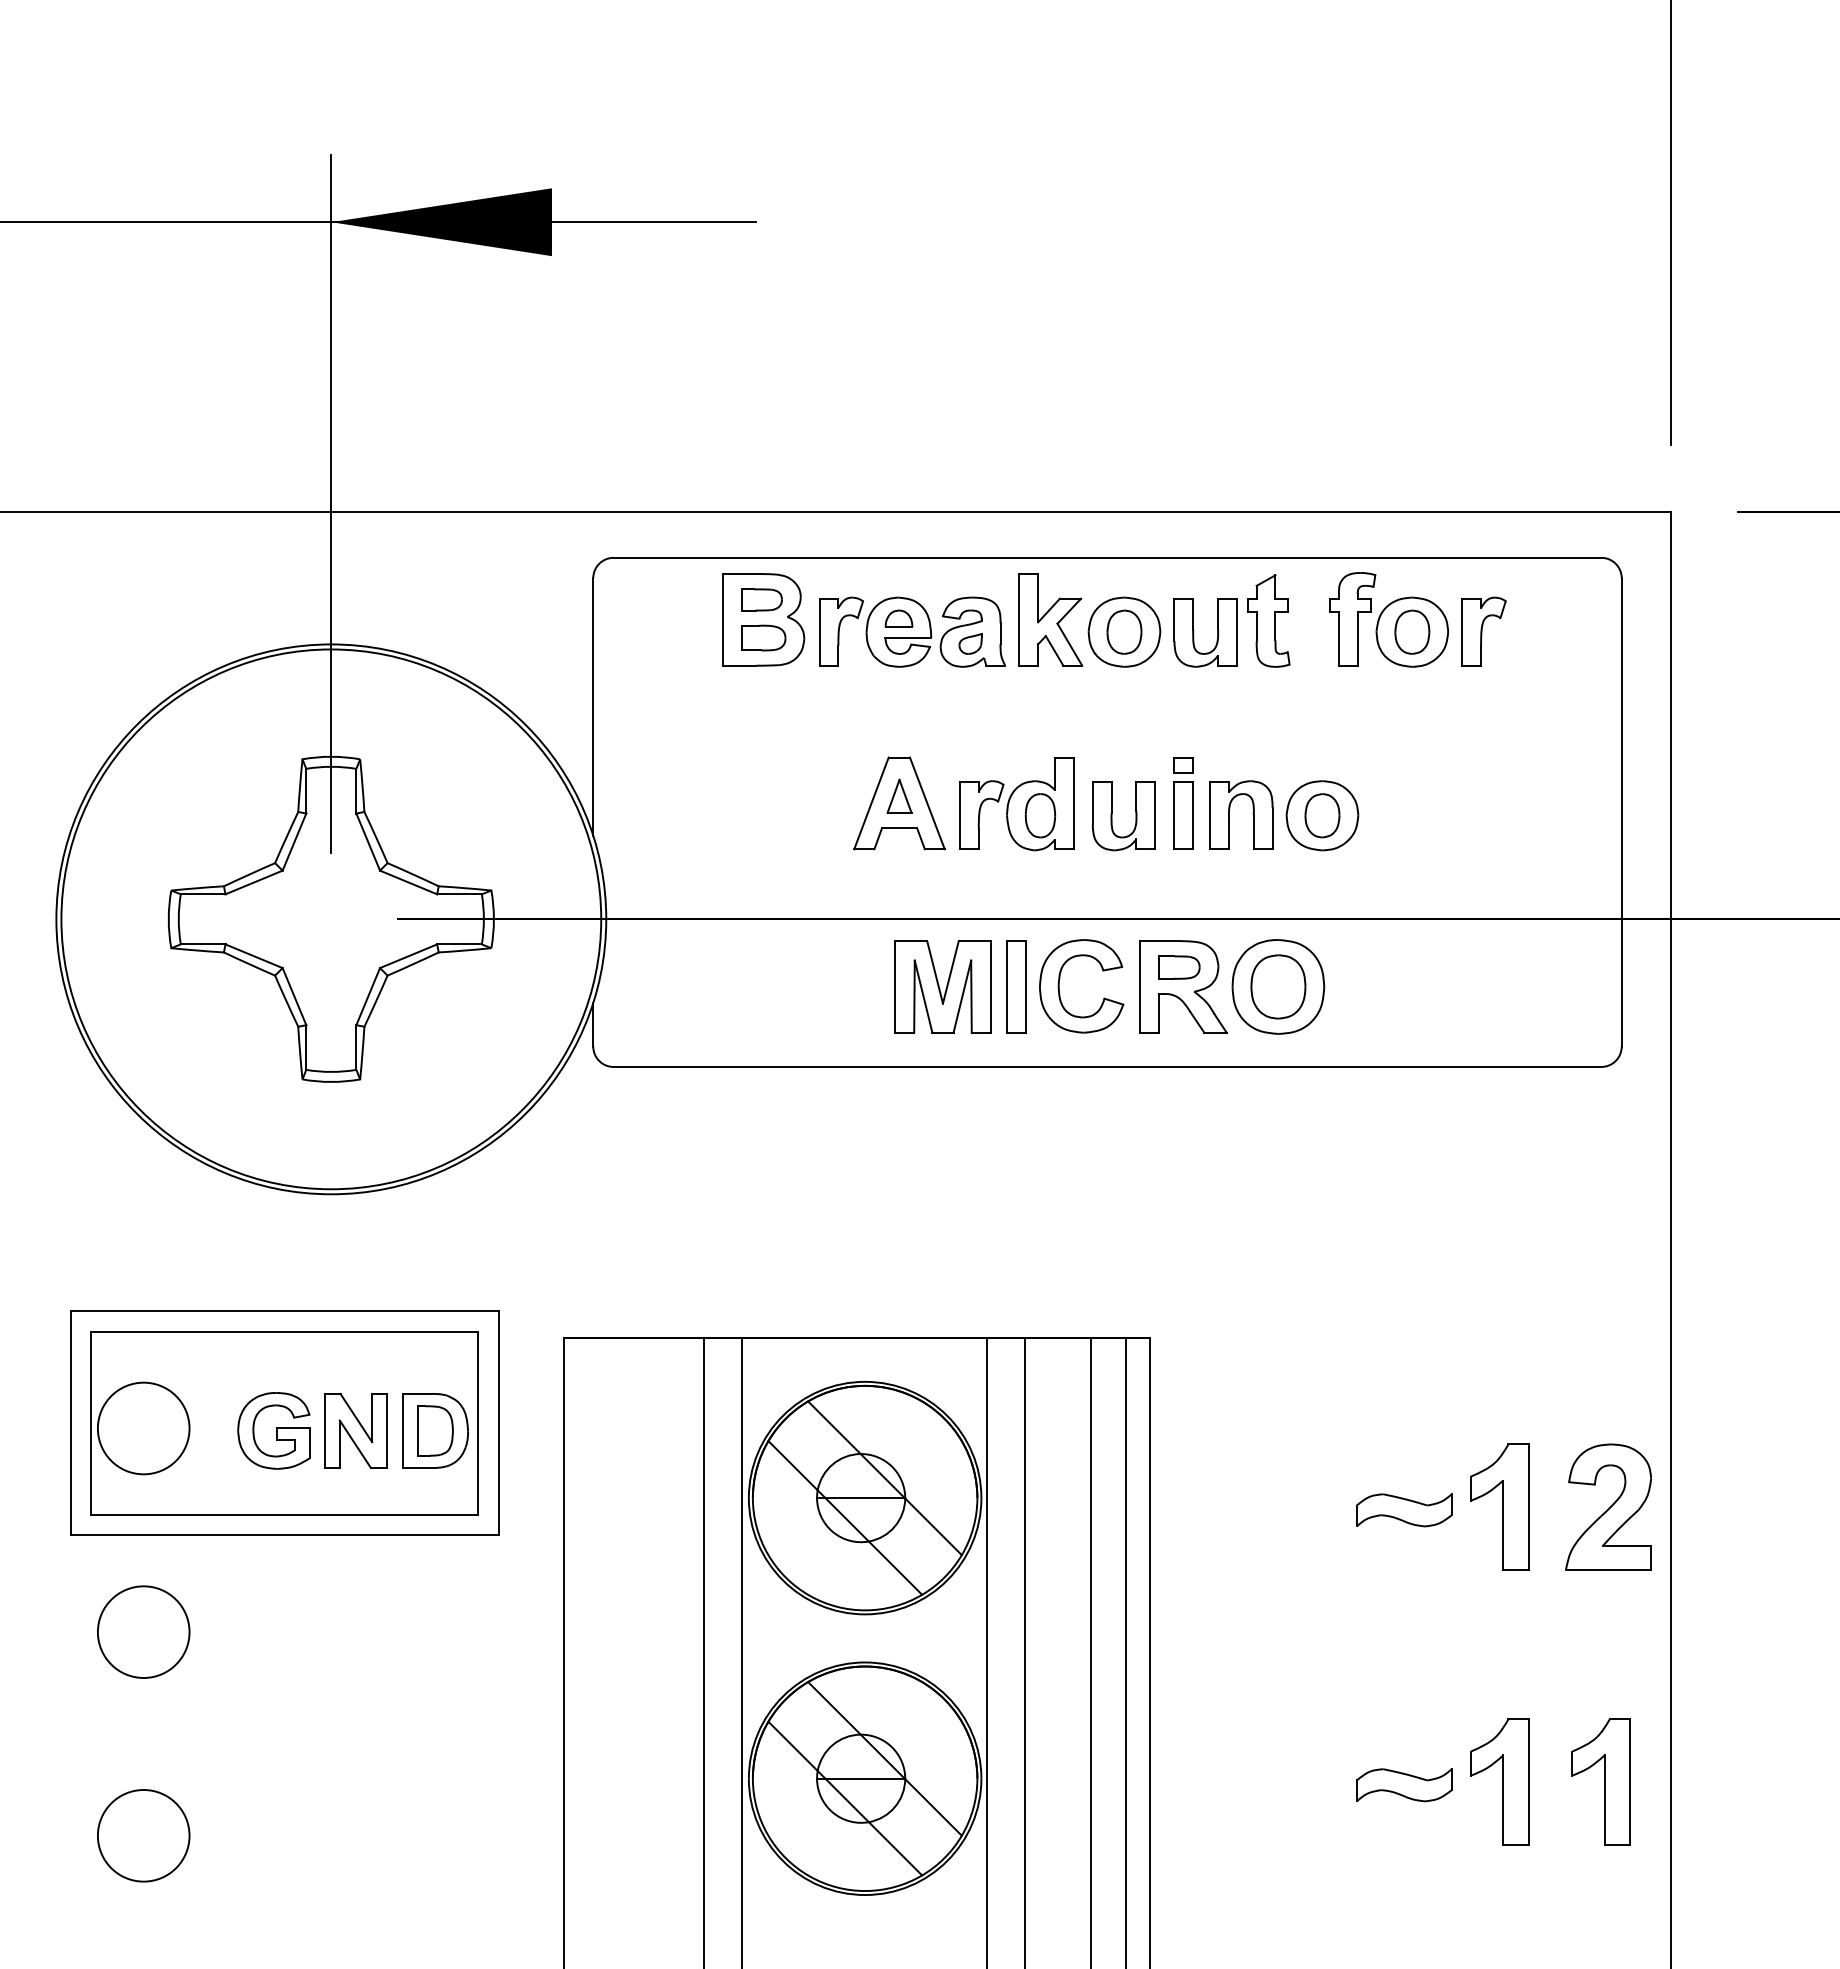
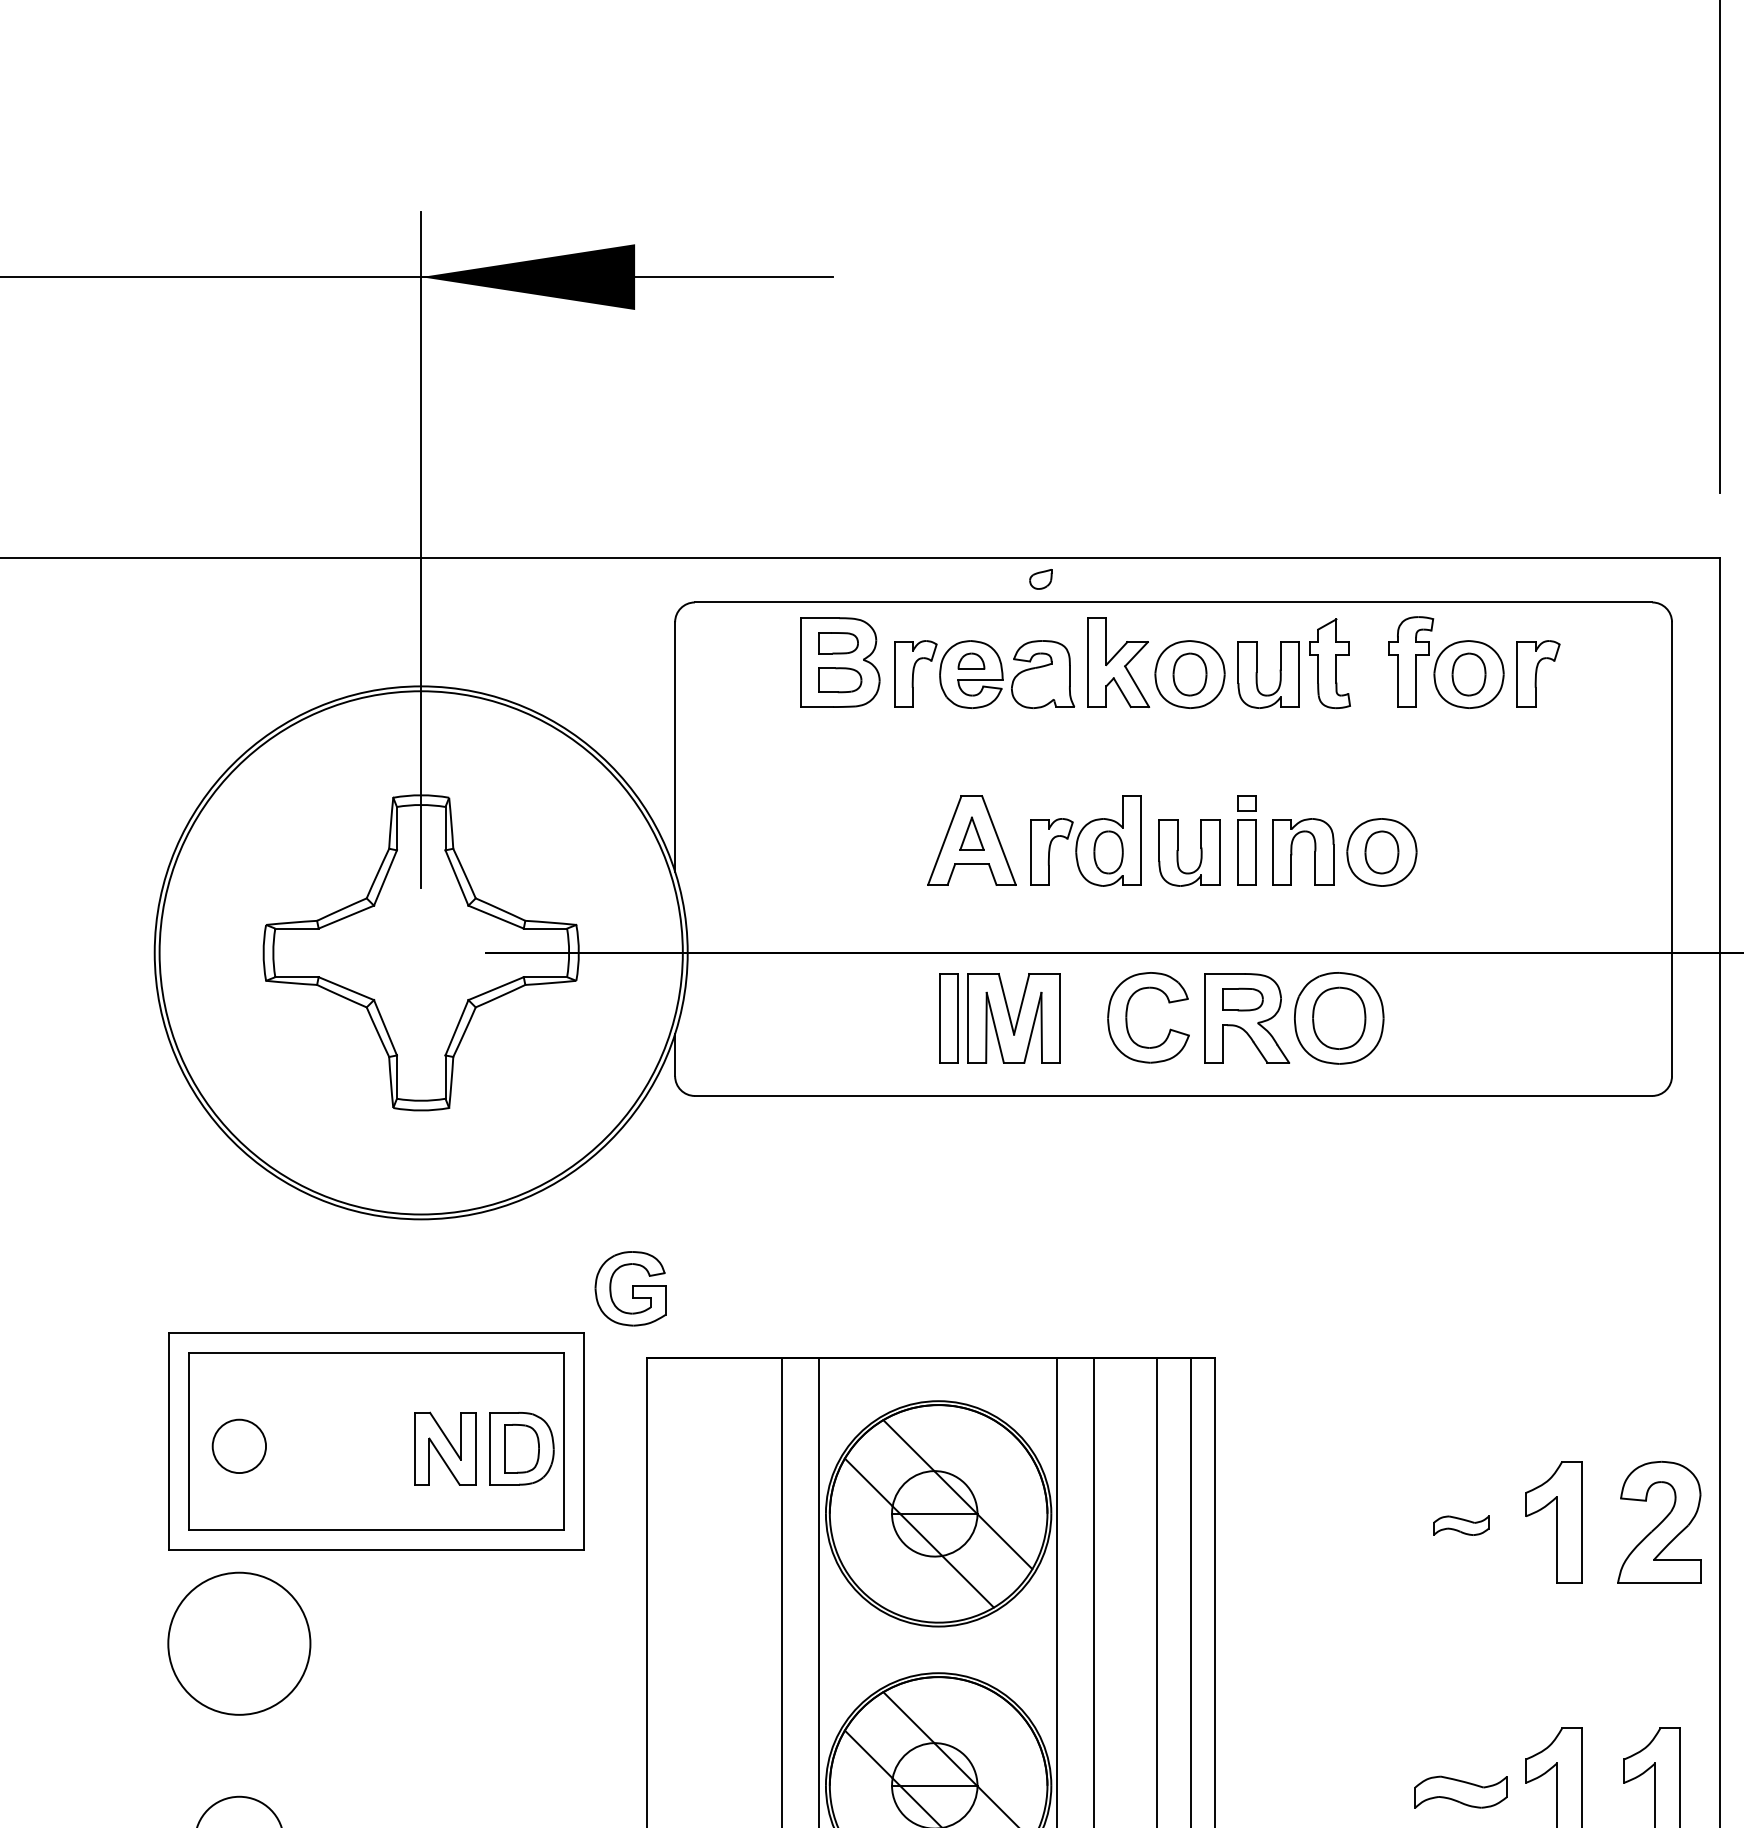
part: (970, 643) -> (1040, 578), moved
part: (1016, 986) -> (948, 1017), moved
circle: (143, 1428) -> (239, 1446), size x0.6
part: (273, 1430) -> (629, 1288), moved
part: (1404, 1510) -> (1461, 1525), size x0.6
circle: (143, 1631) -> (239, 1643), size x1.6

